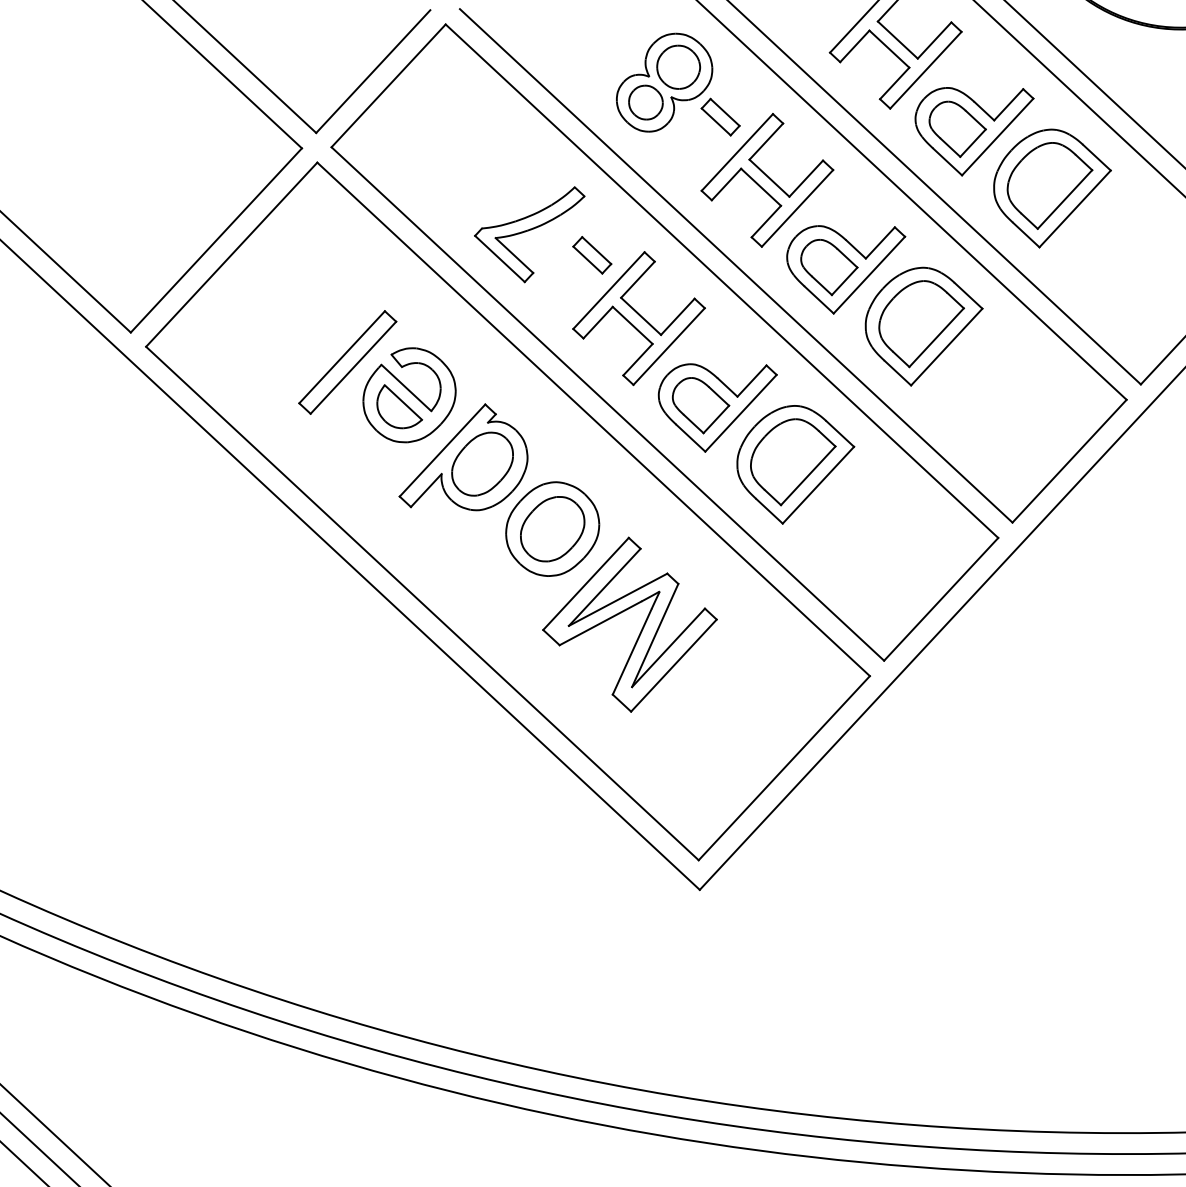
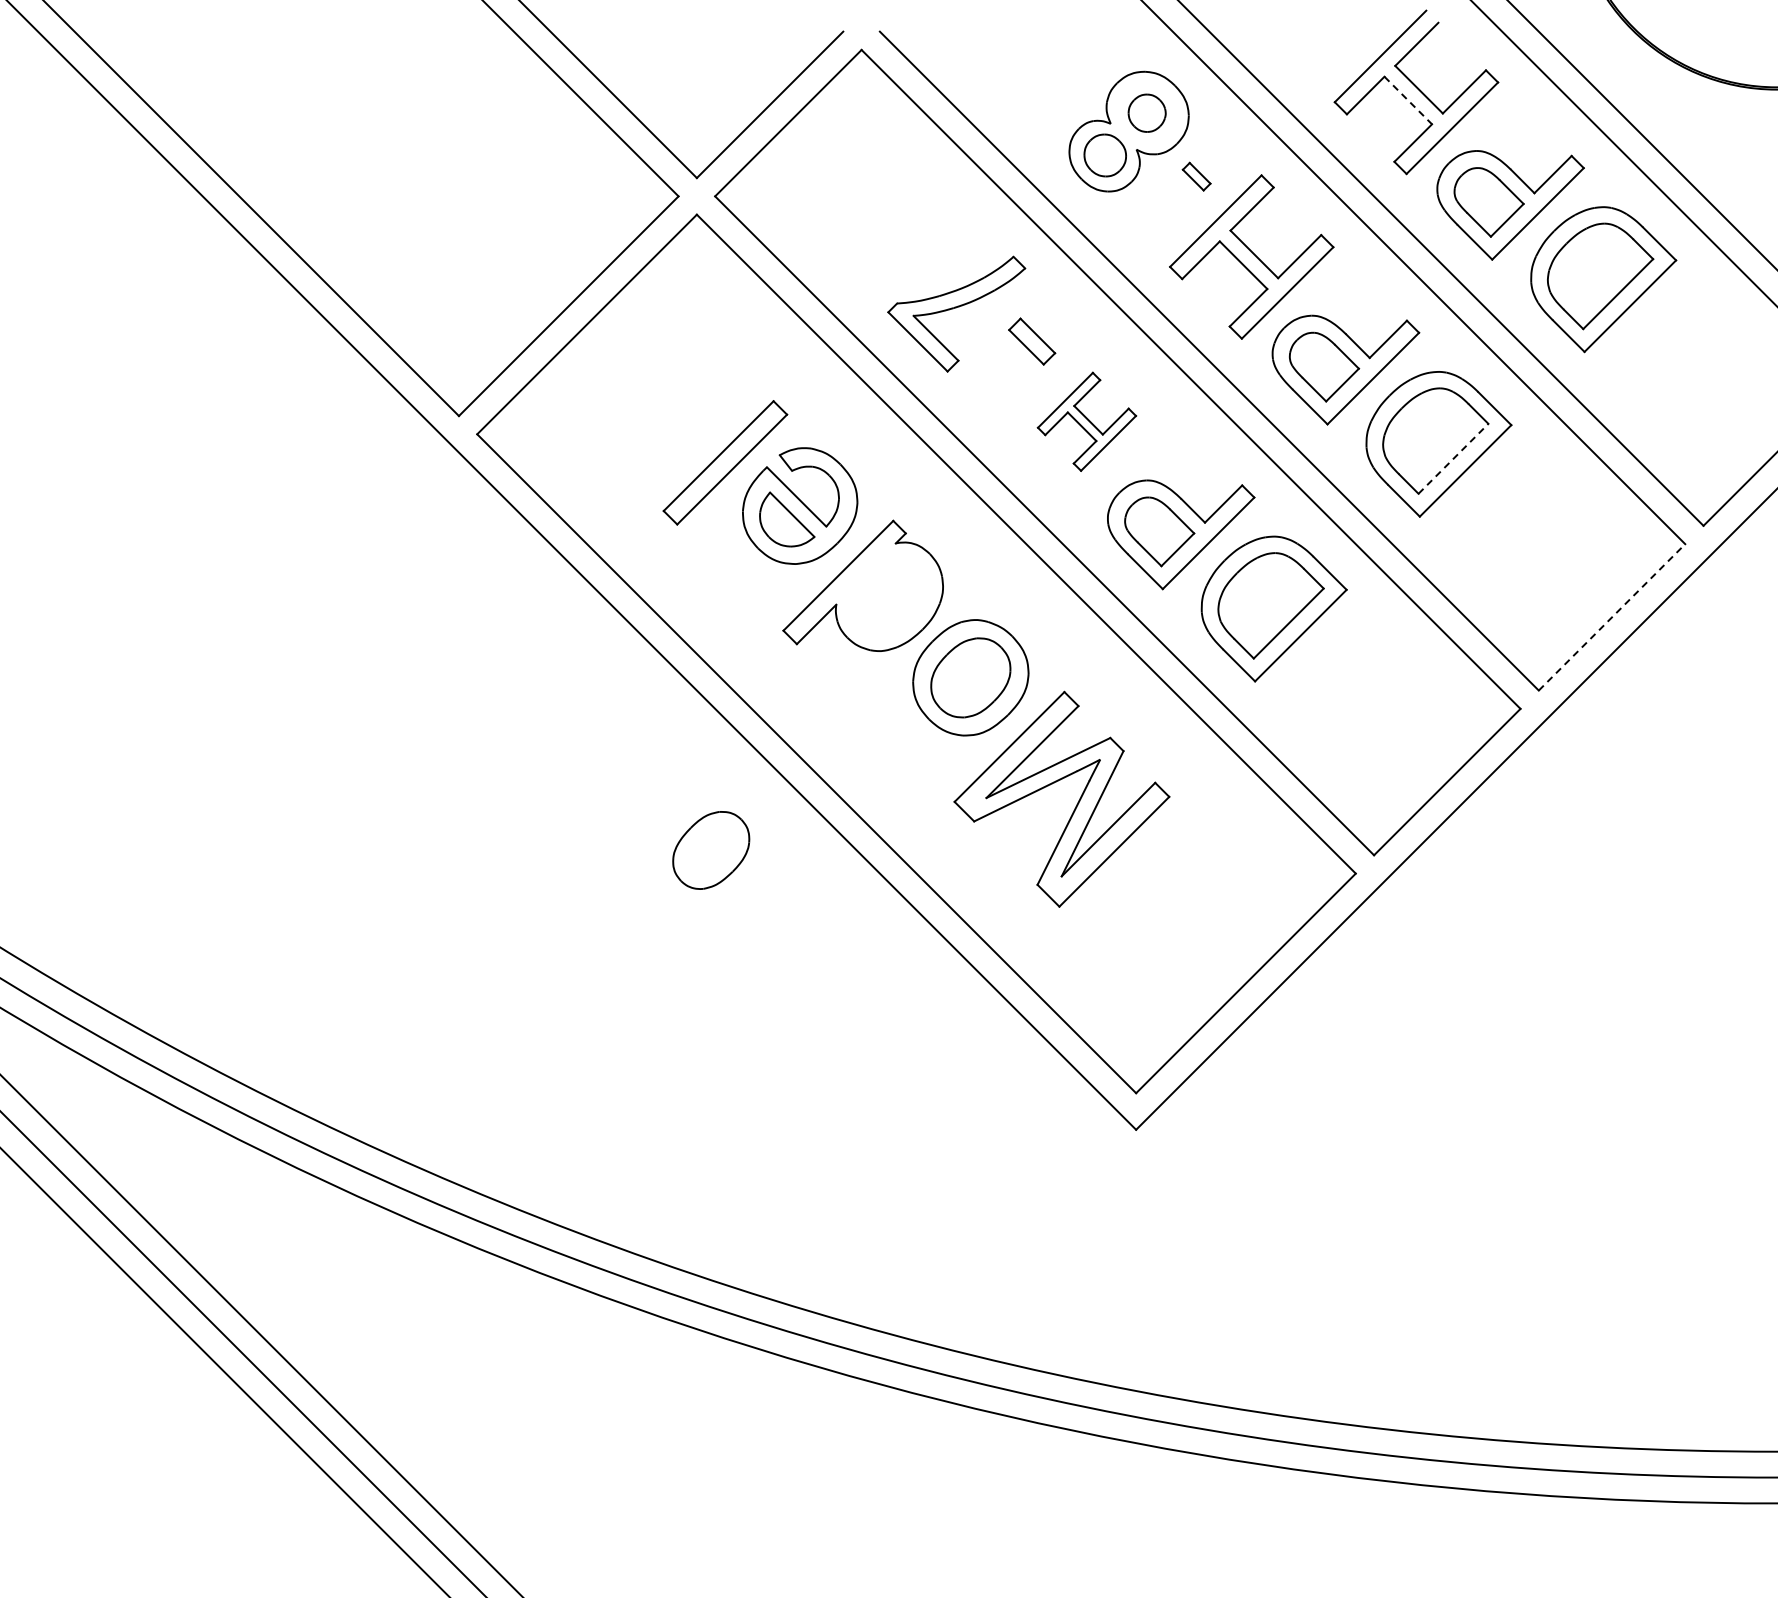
line: (889, 49) -> (1408, 100), solid -> dashed
part: (678, 66) -> (1146, 112), size x0.7
part: (720, 116) -> (1196, 176), size x0.6
part: (638, 318) -> (1086, 421), size x0.6
line: (936, 337) -> (1453, 458), solid -> dashed
line: (1069, 461) -> (1612, 617), solid -> dashed
part: (482, 464) -> (711, 850), moved

